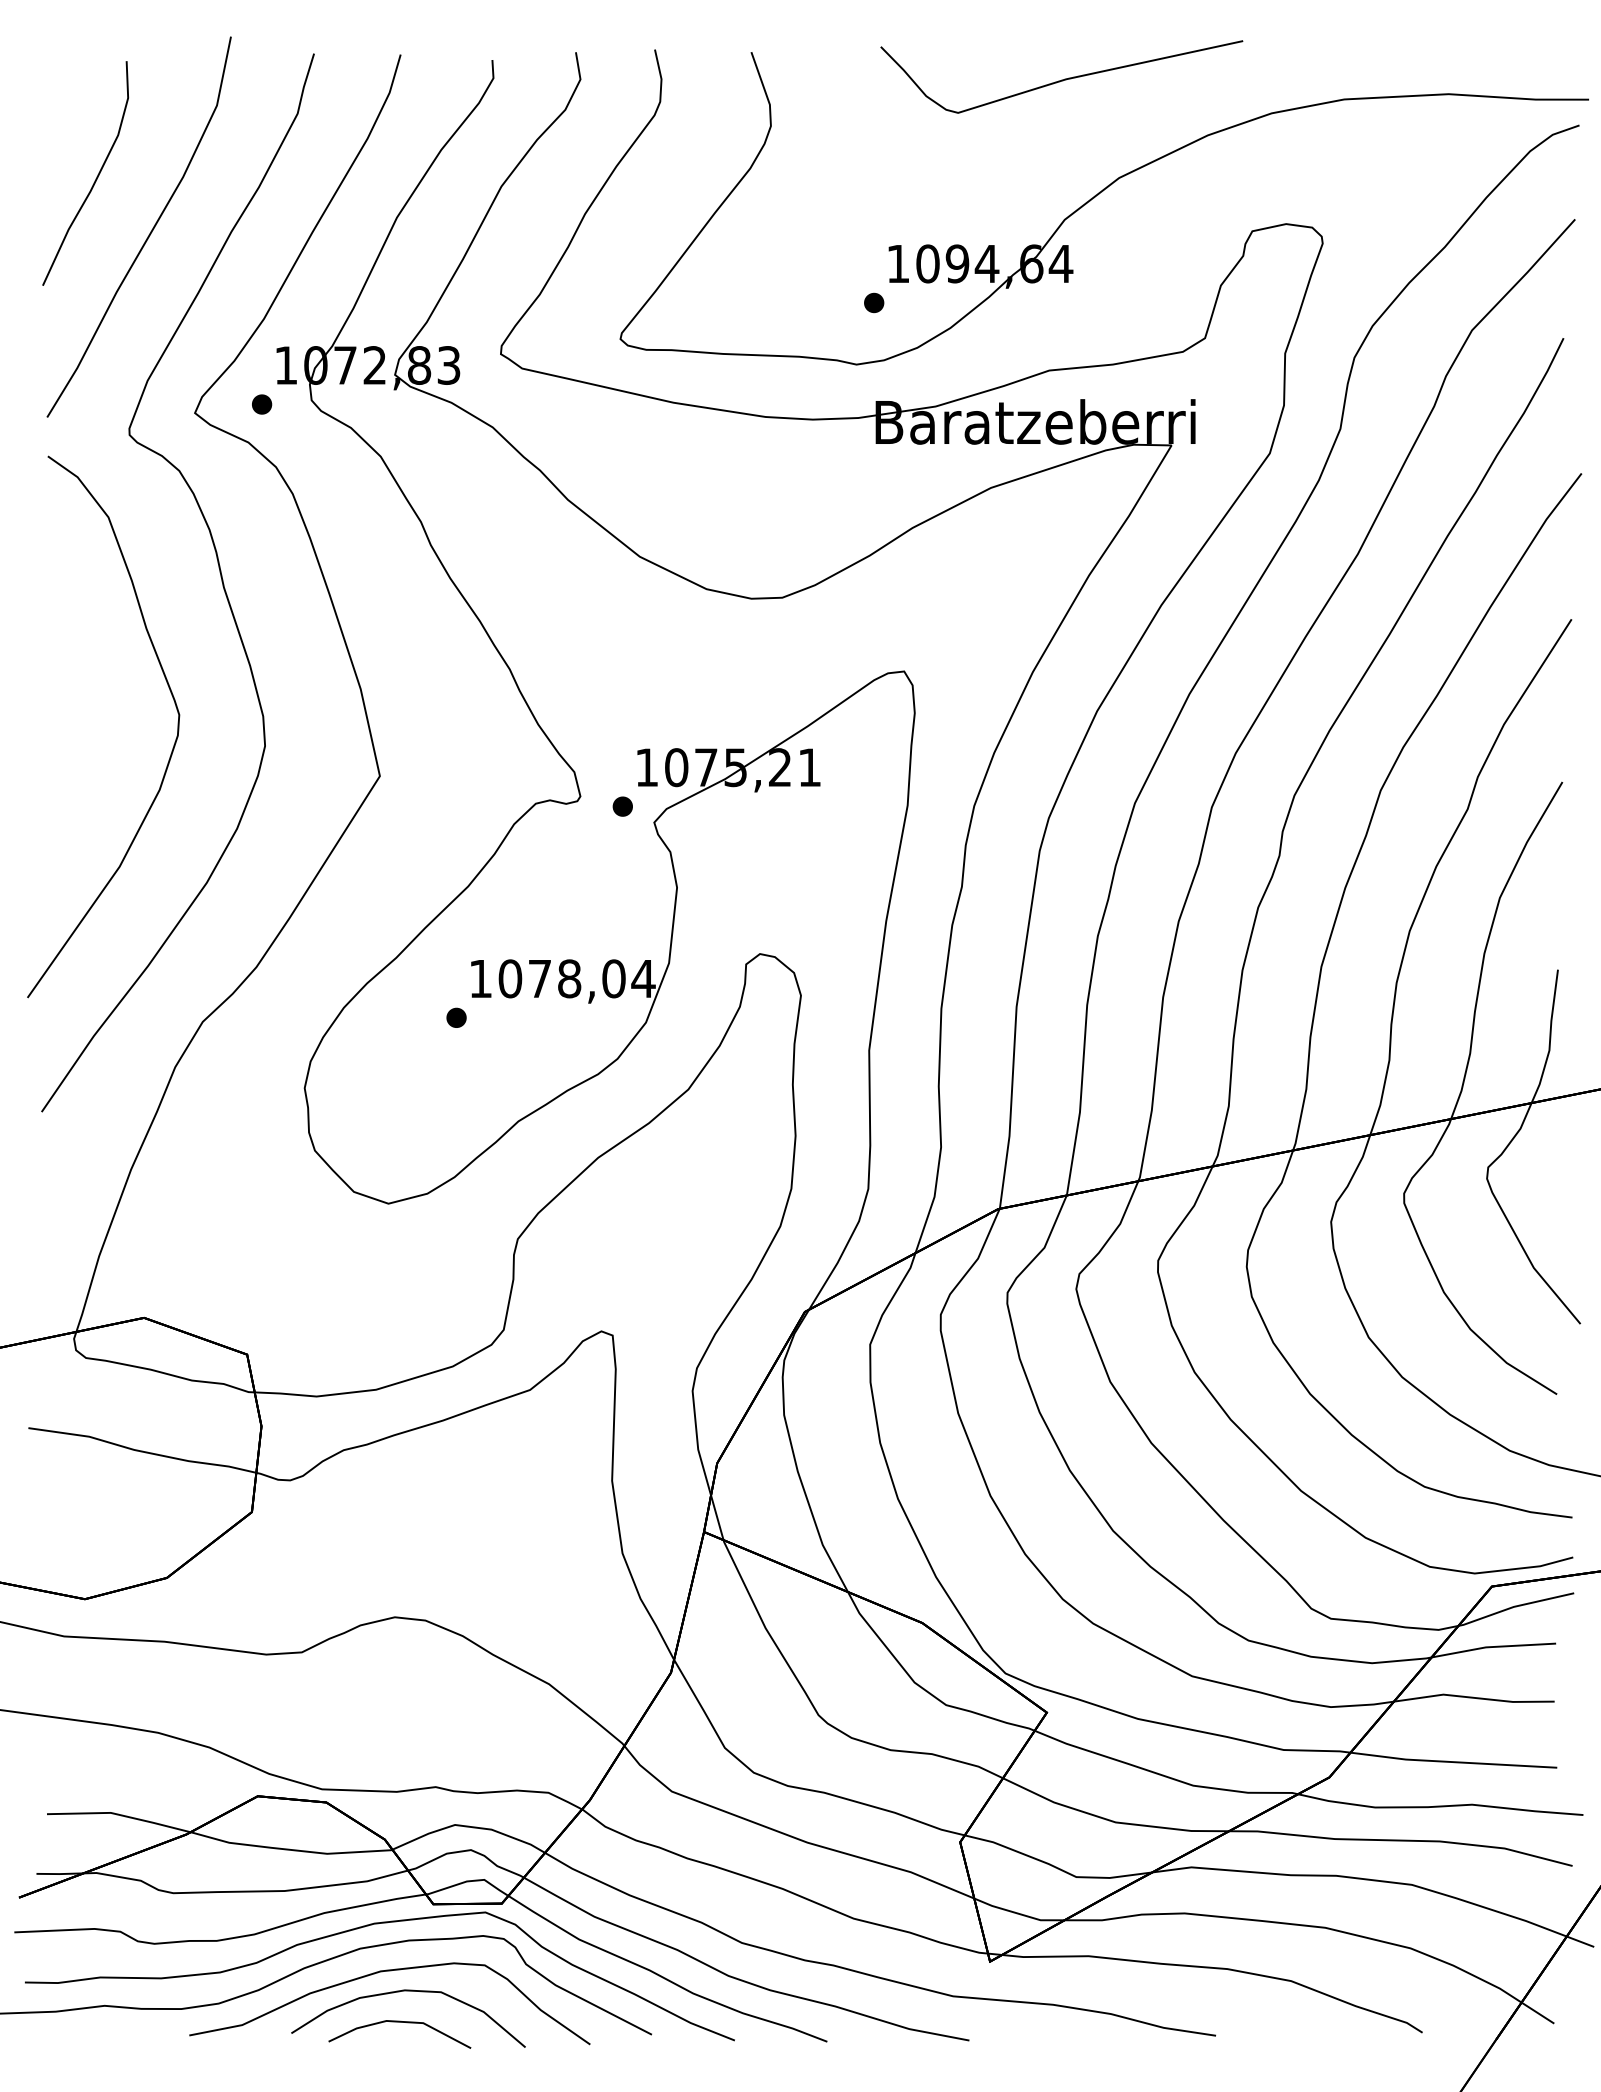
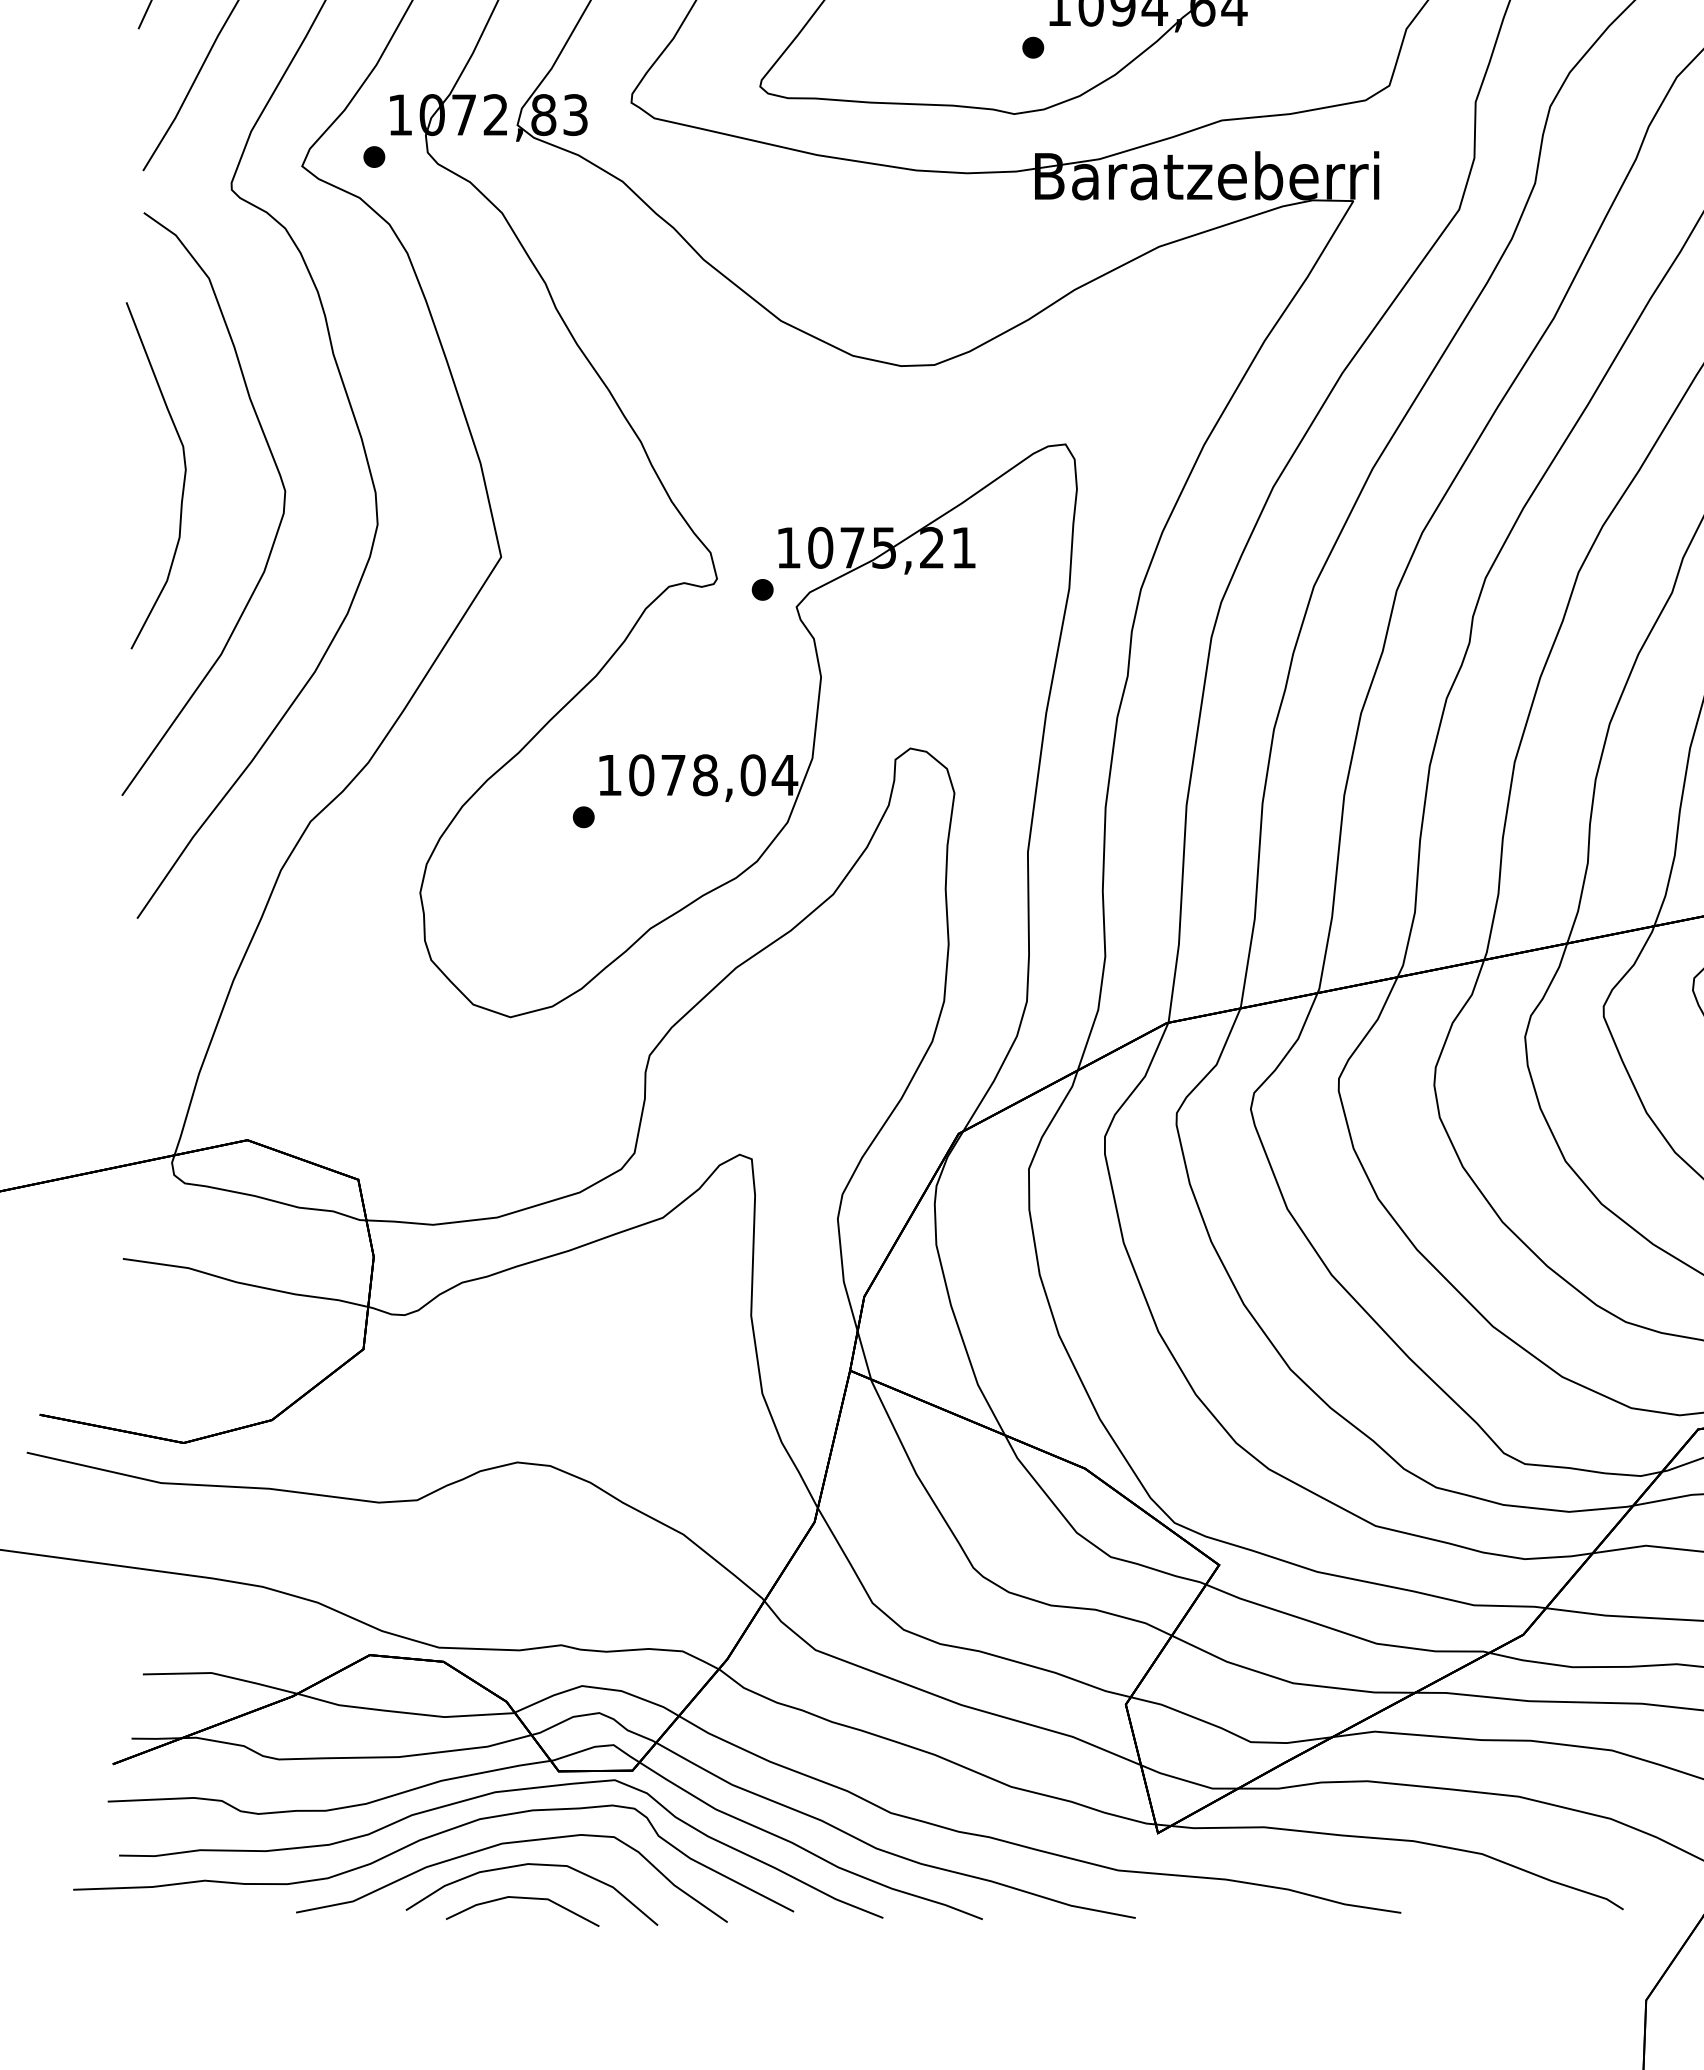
curve: (84, 704) -> (183, 479), added

